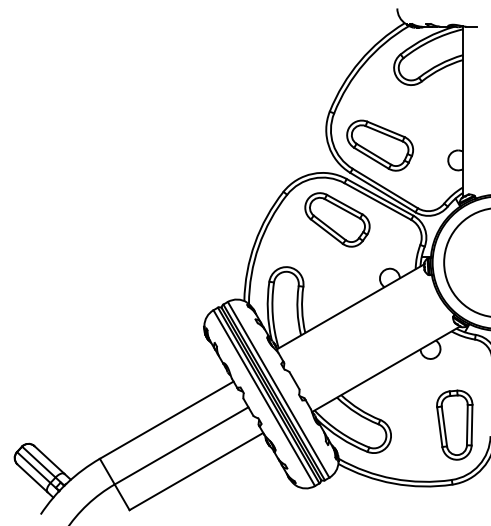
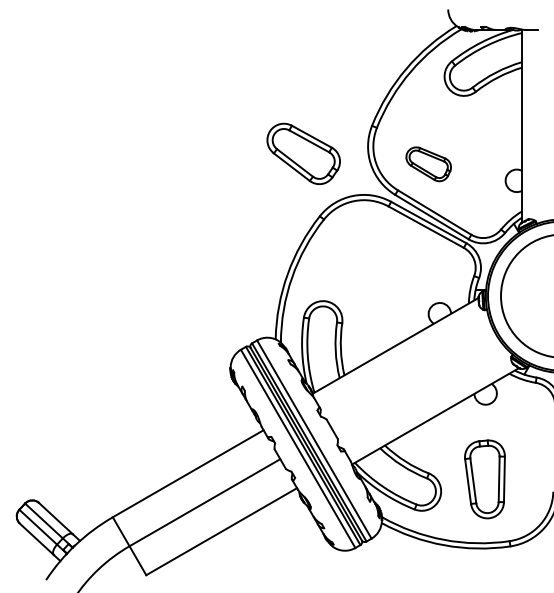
part: (379, 145) -> (428, 164), size x0.6
part: (337, 219) -> (303, 153), moved
part: (454, 425) -> (484, 479), moved

